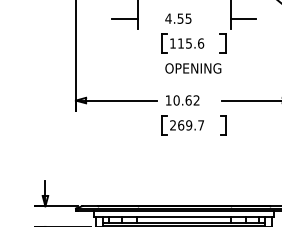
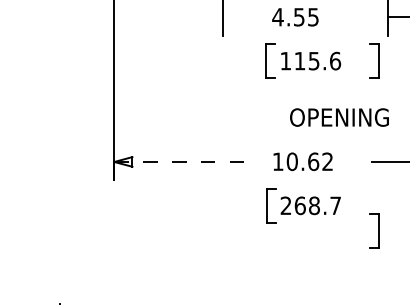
line: (124, 18) -> (200, 16), removed
text: (193, 68) -> (339, 117), moved
line: (116, 100) -> (186, 161), solid -> dashed
text: (189, 125) -> (315, 205), 269.7 -> 268.7
part: (223, 125) -> (375, 230), moved

